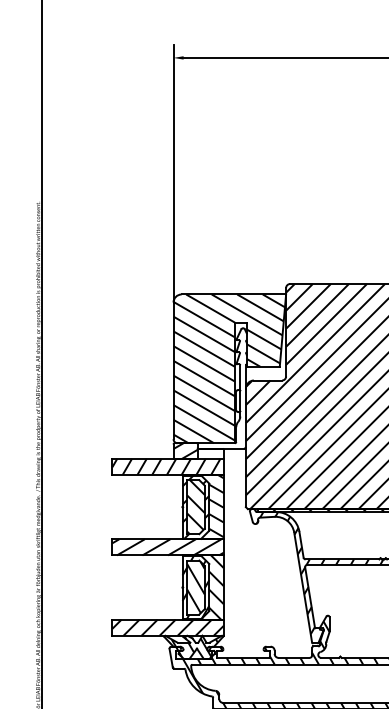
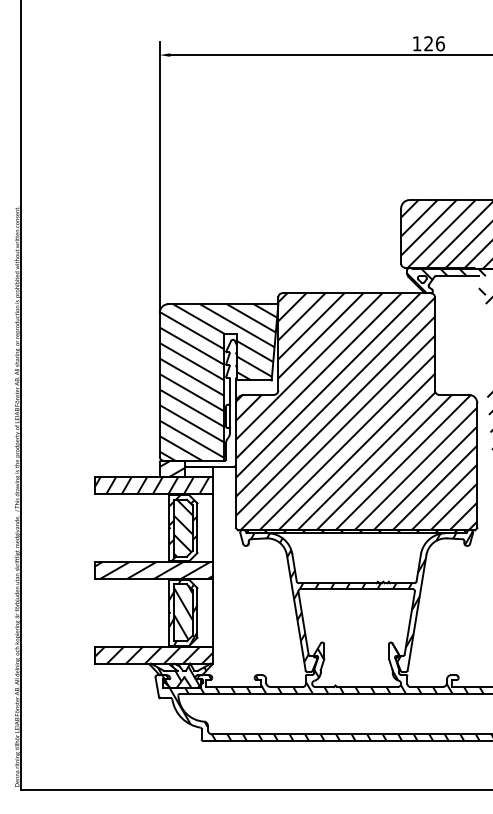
hatch: (207, 507) -> (195, 528), removed
hatch: (203, 587) -> (191, 612), removed

